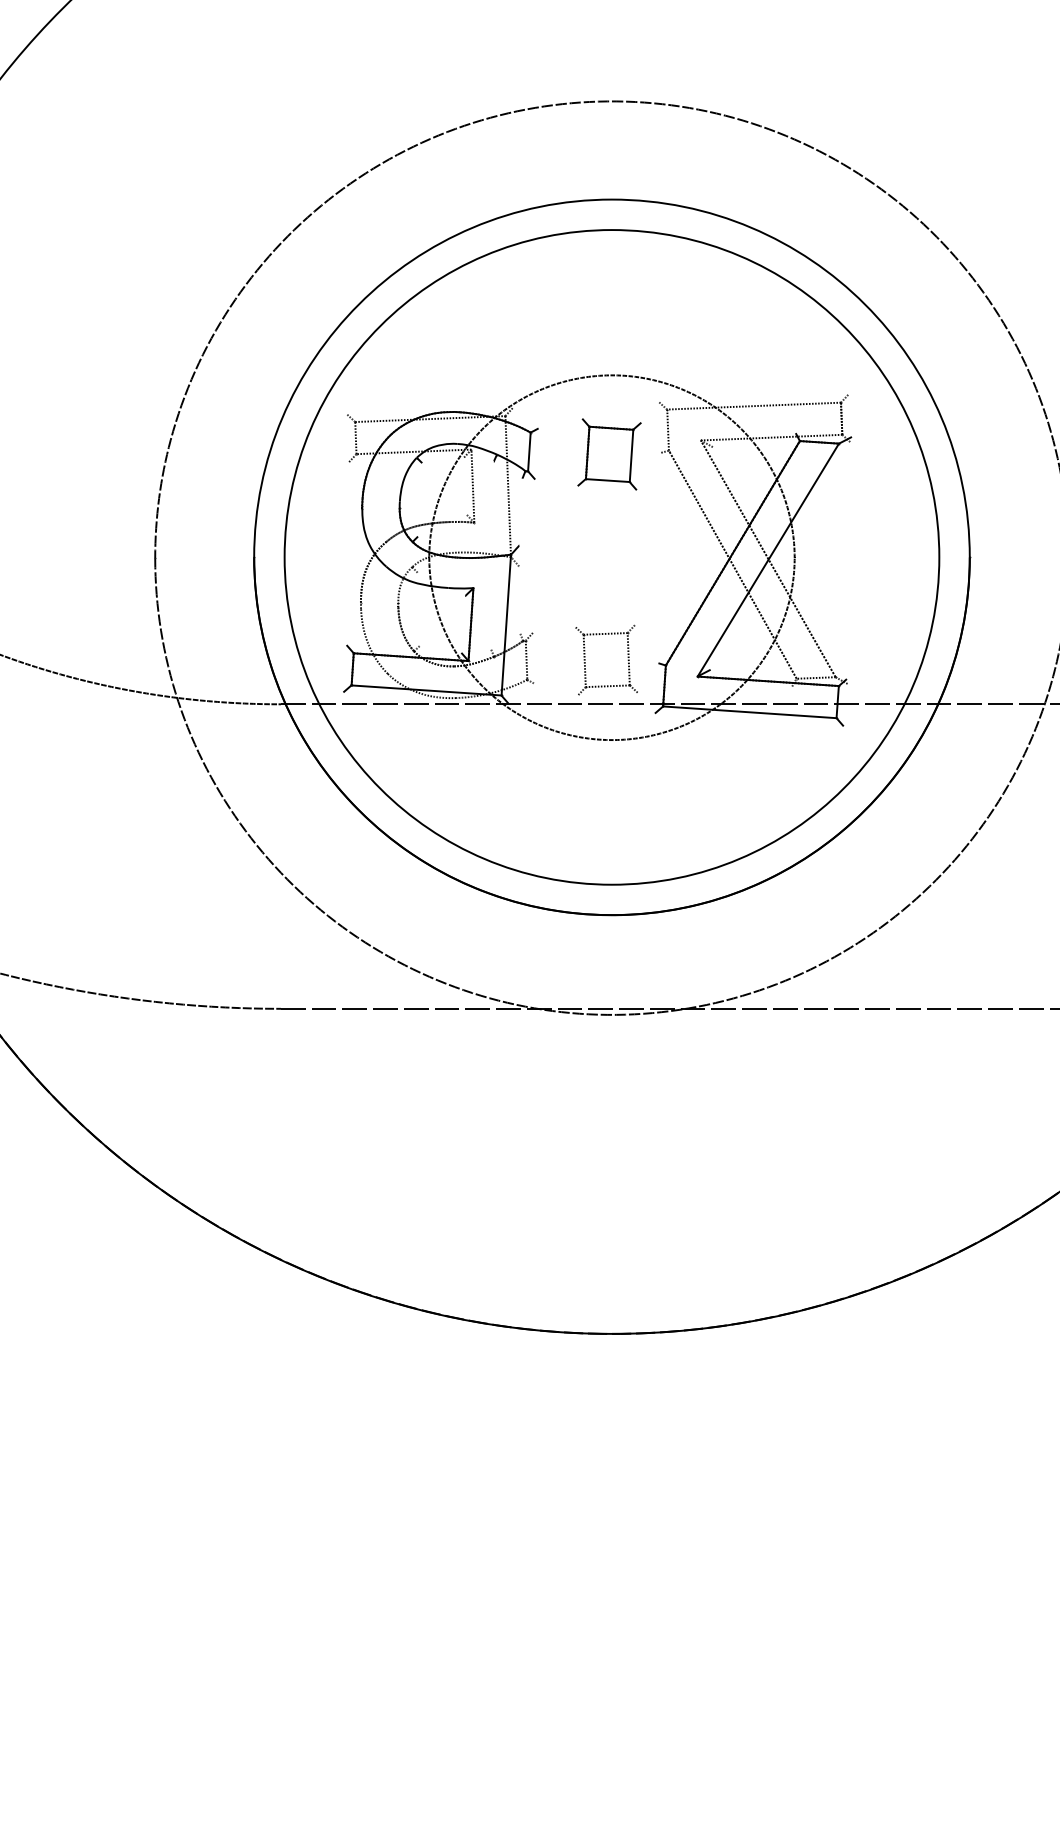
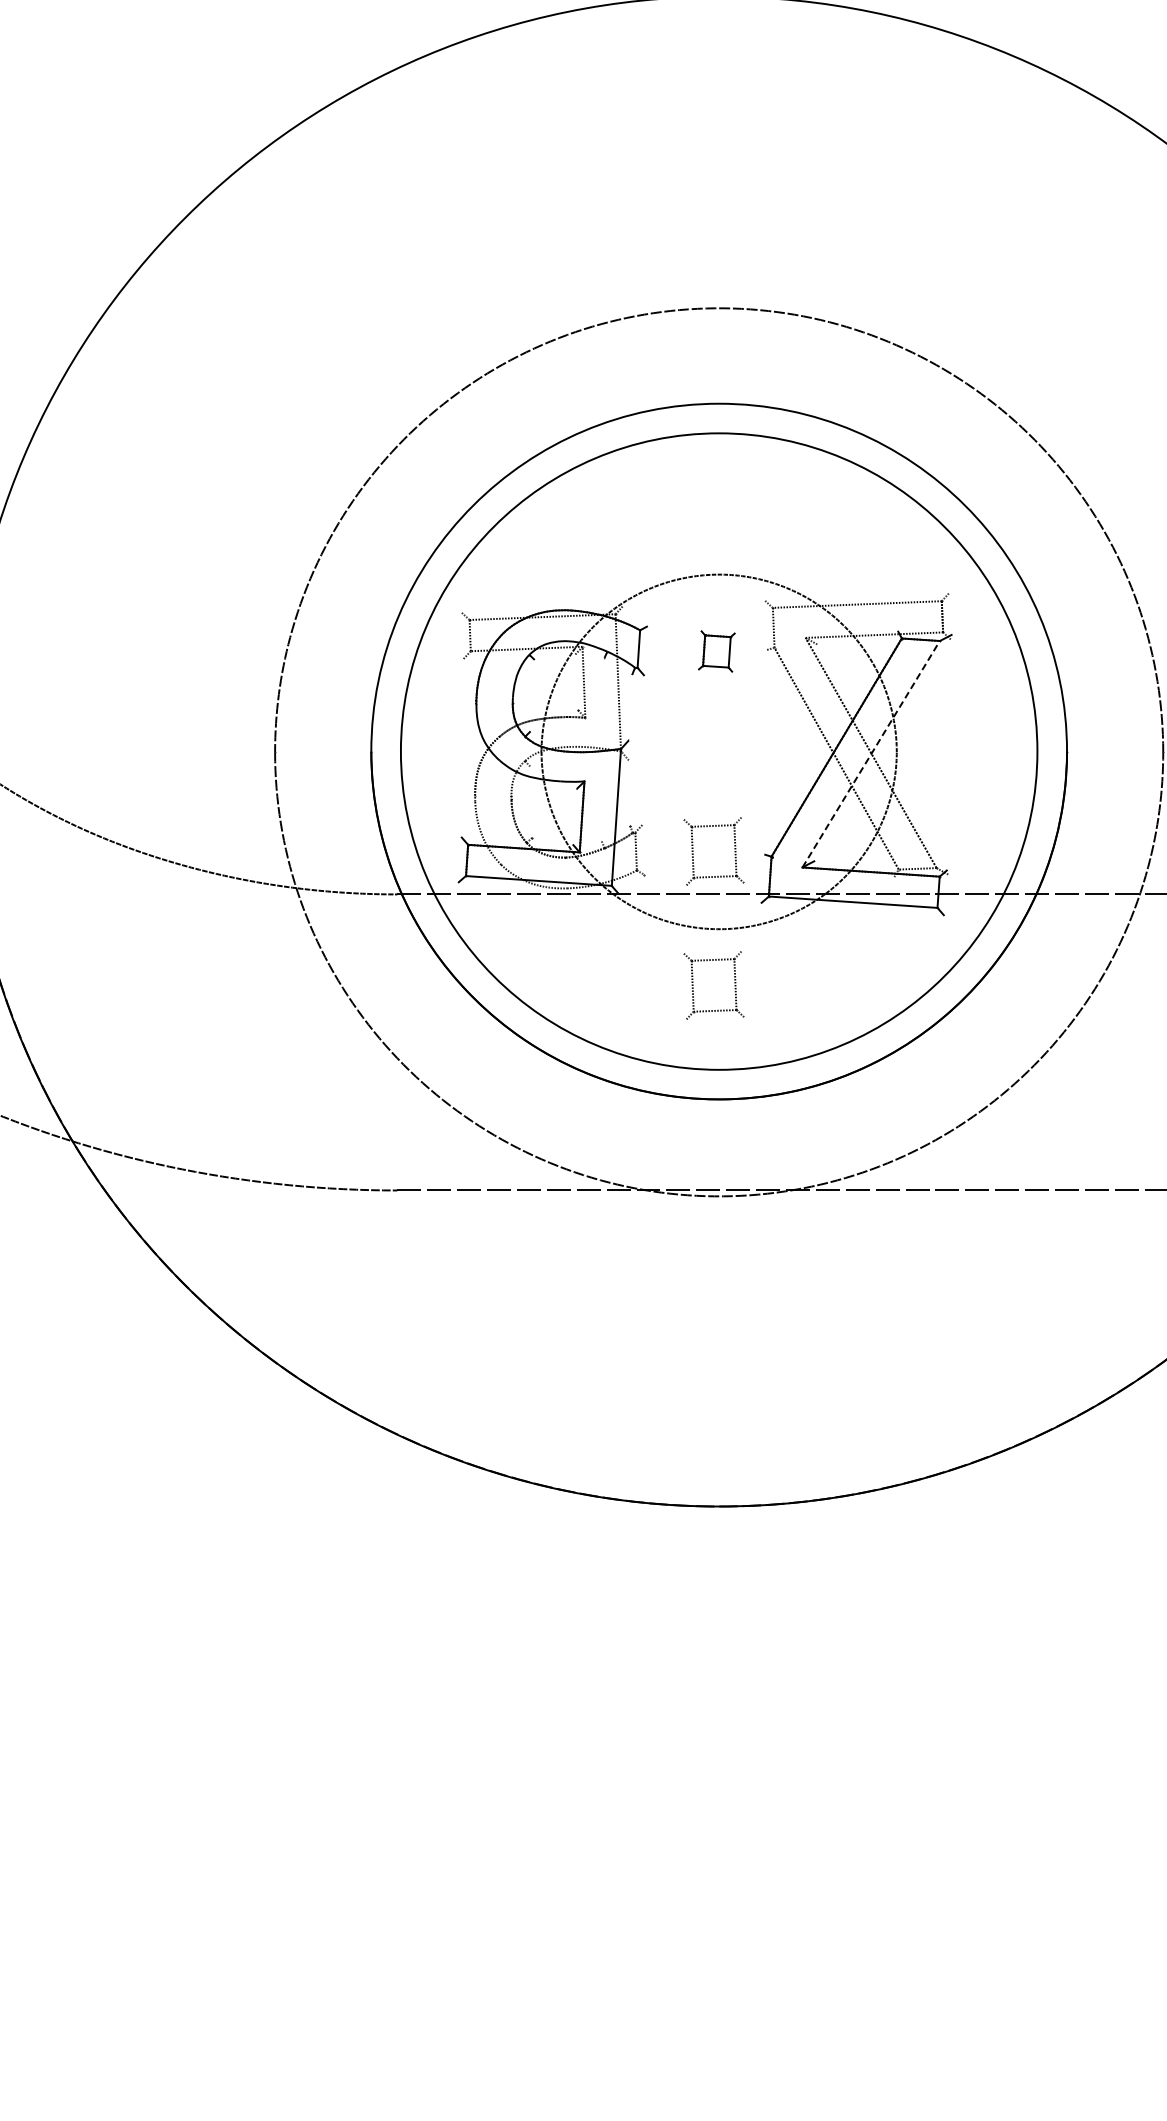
part: (609, 454) -> (716, 651), size x0.6
line: (768, 559) -> (871, 753), solid -> dashed
part: (585, 797) -> (693, 985), added

